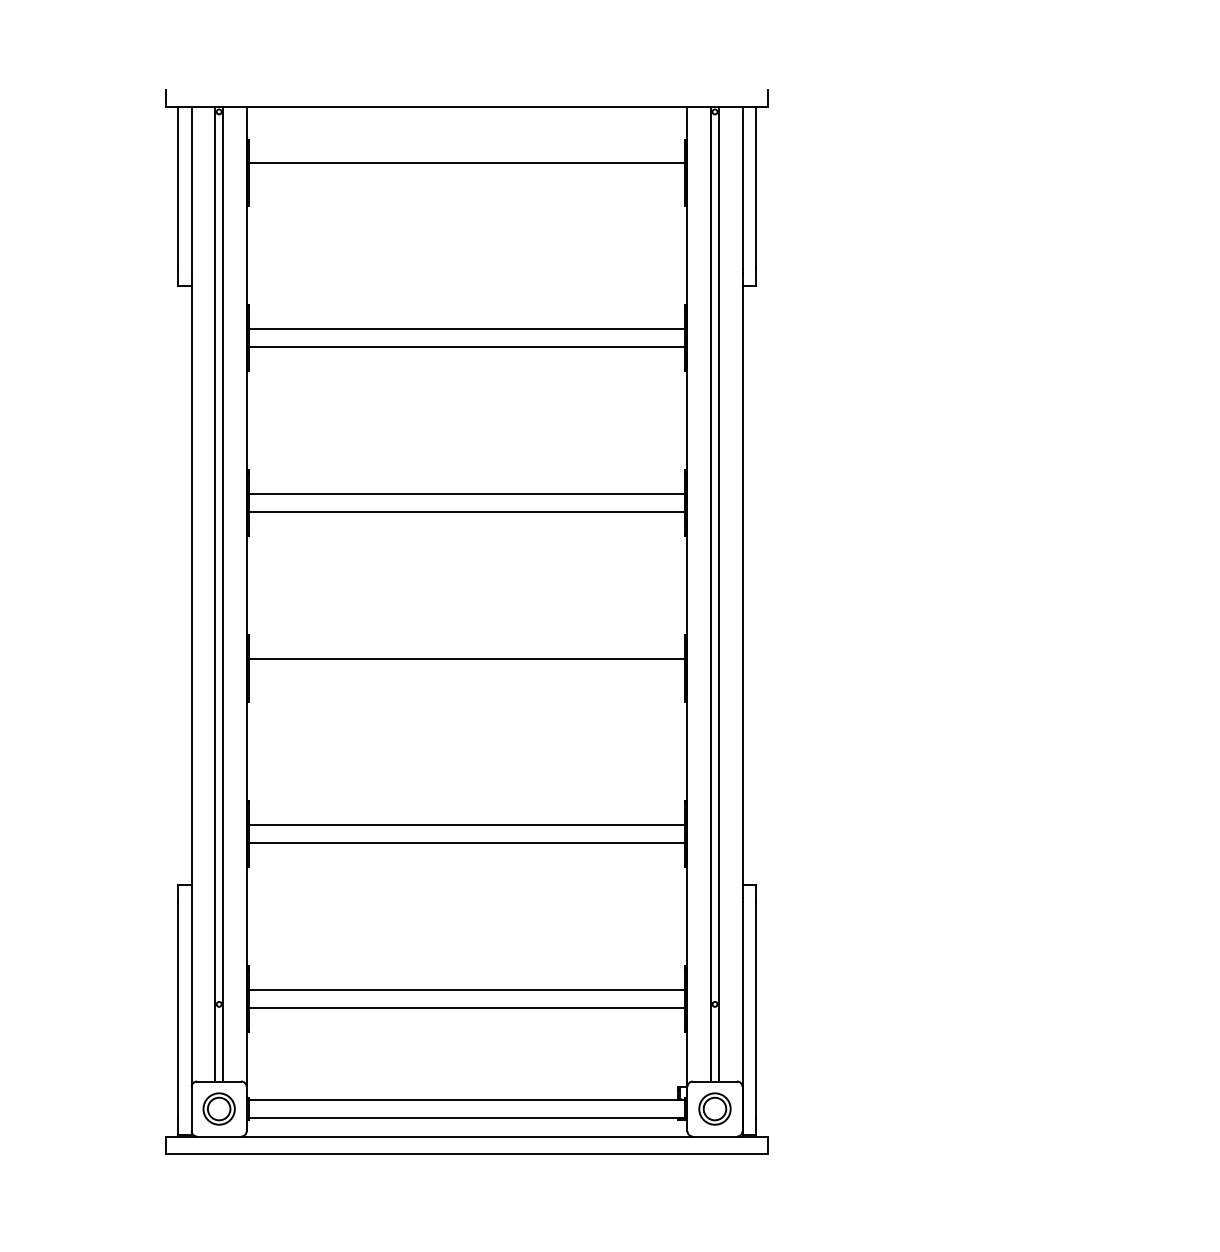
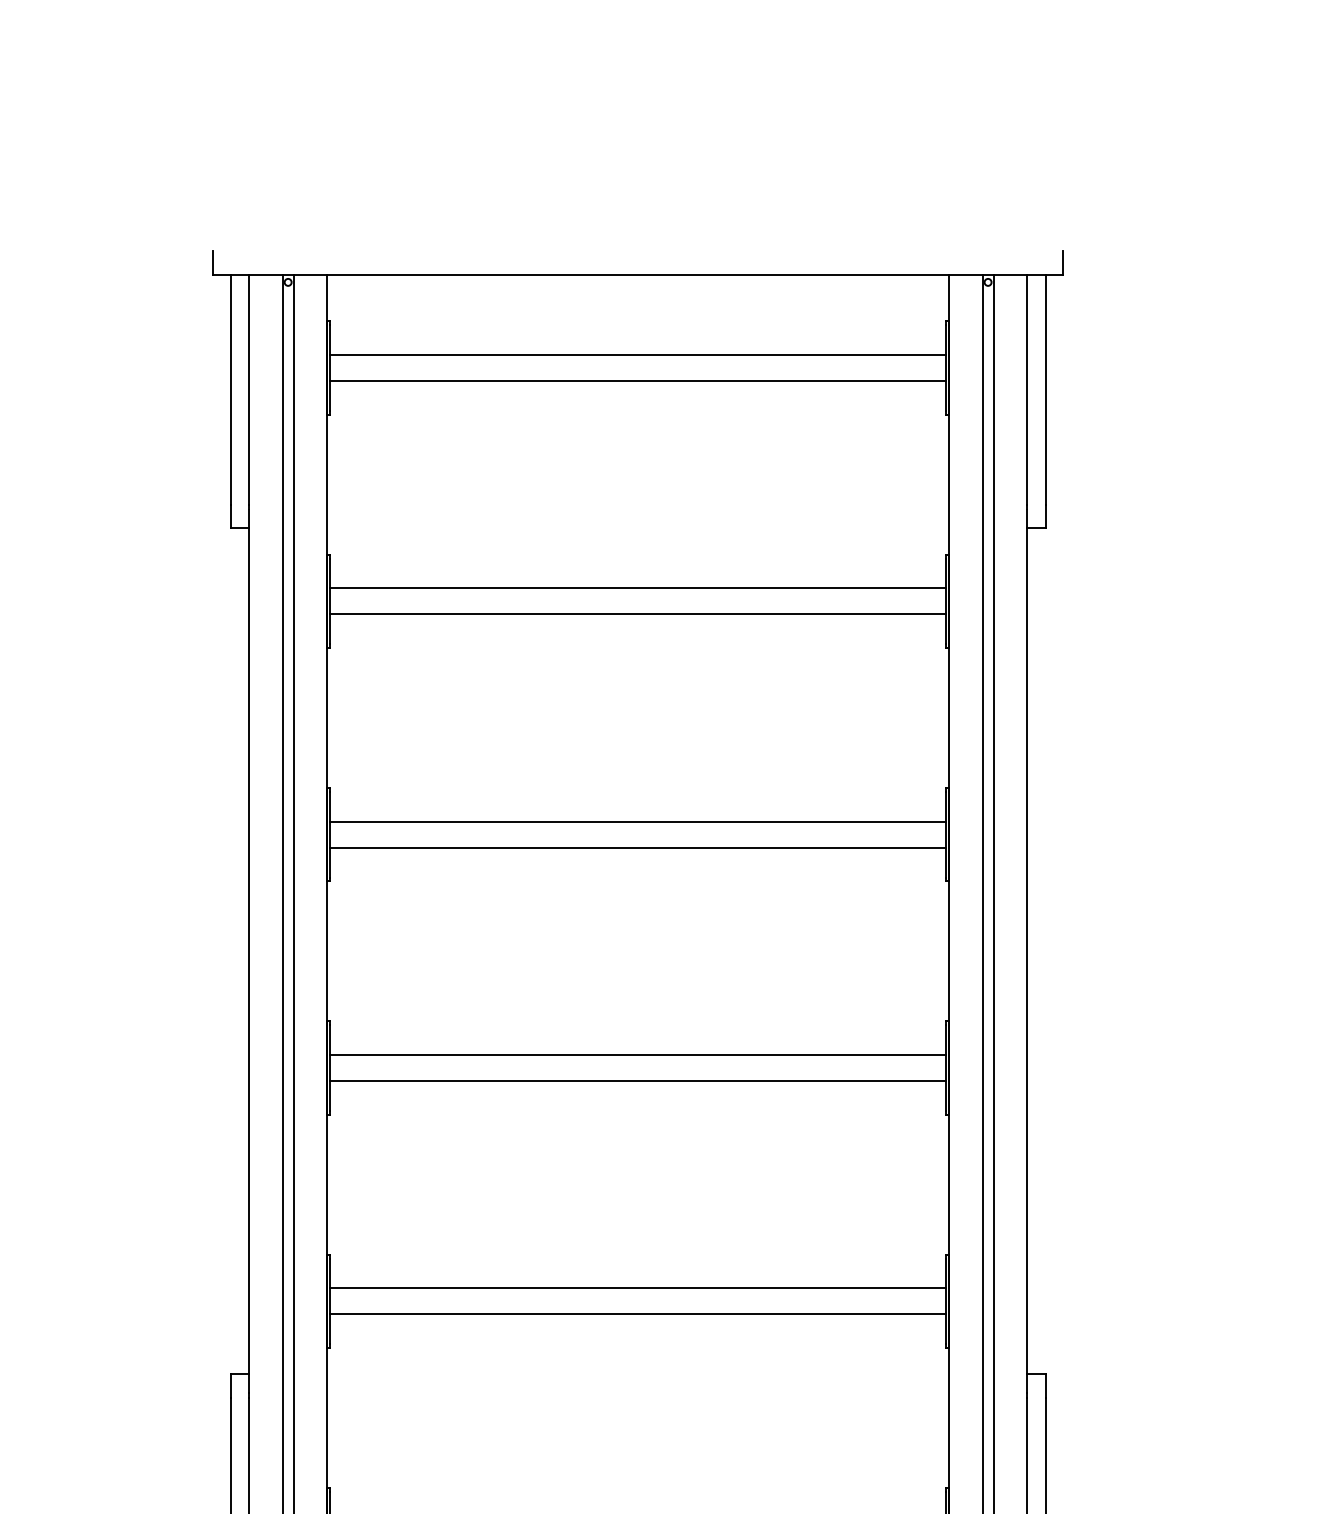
line: (466, 181) -> (637, 380), added
line: (466, 677) -> (637, 1080), added

